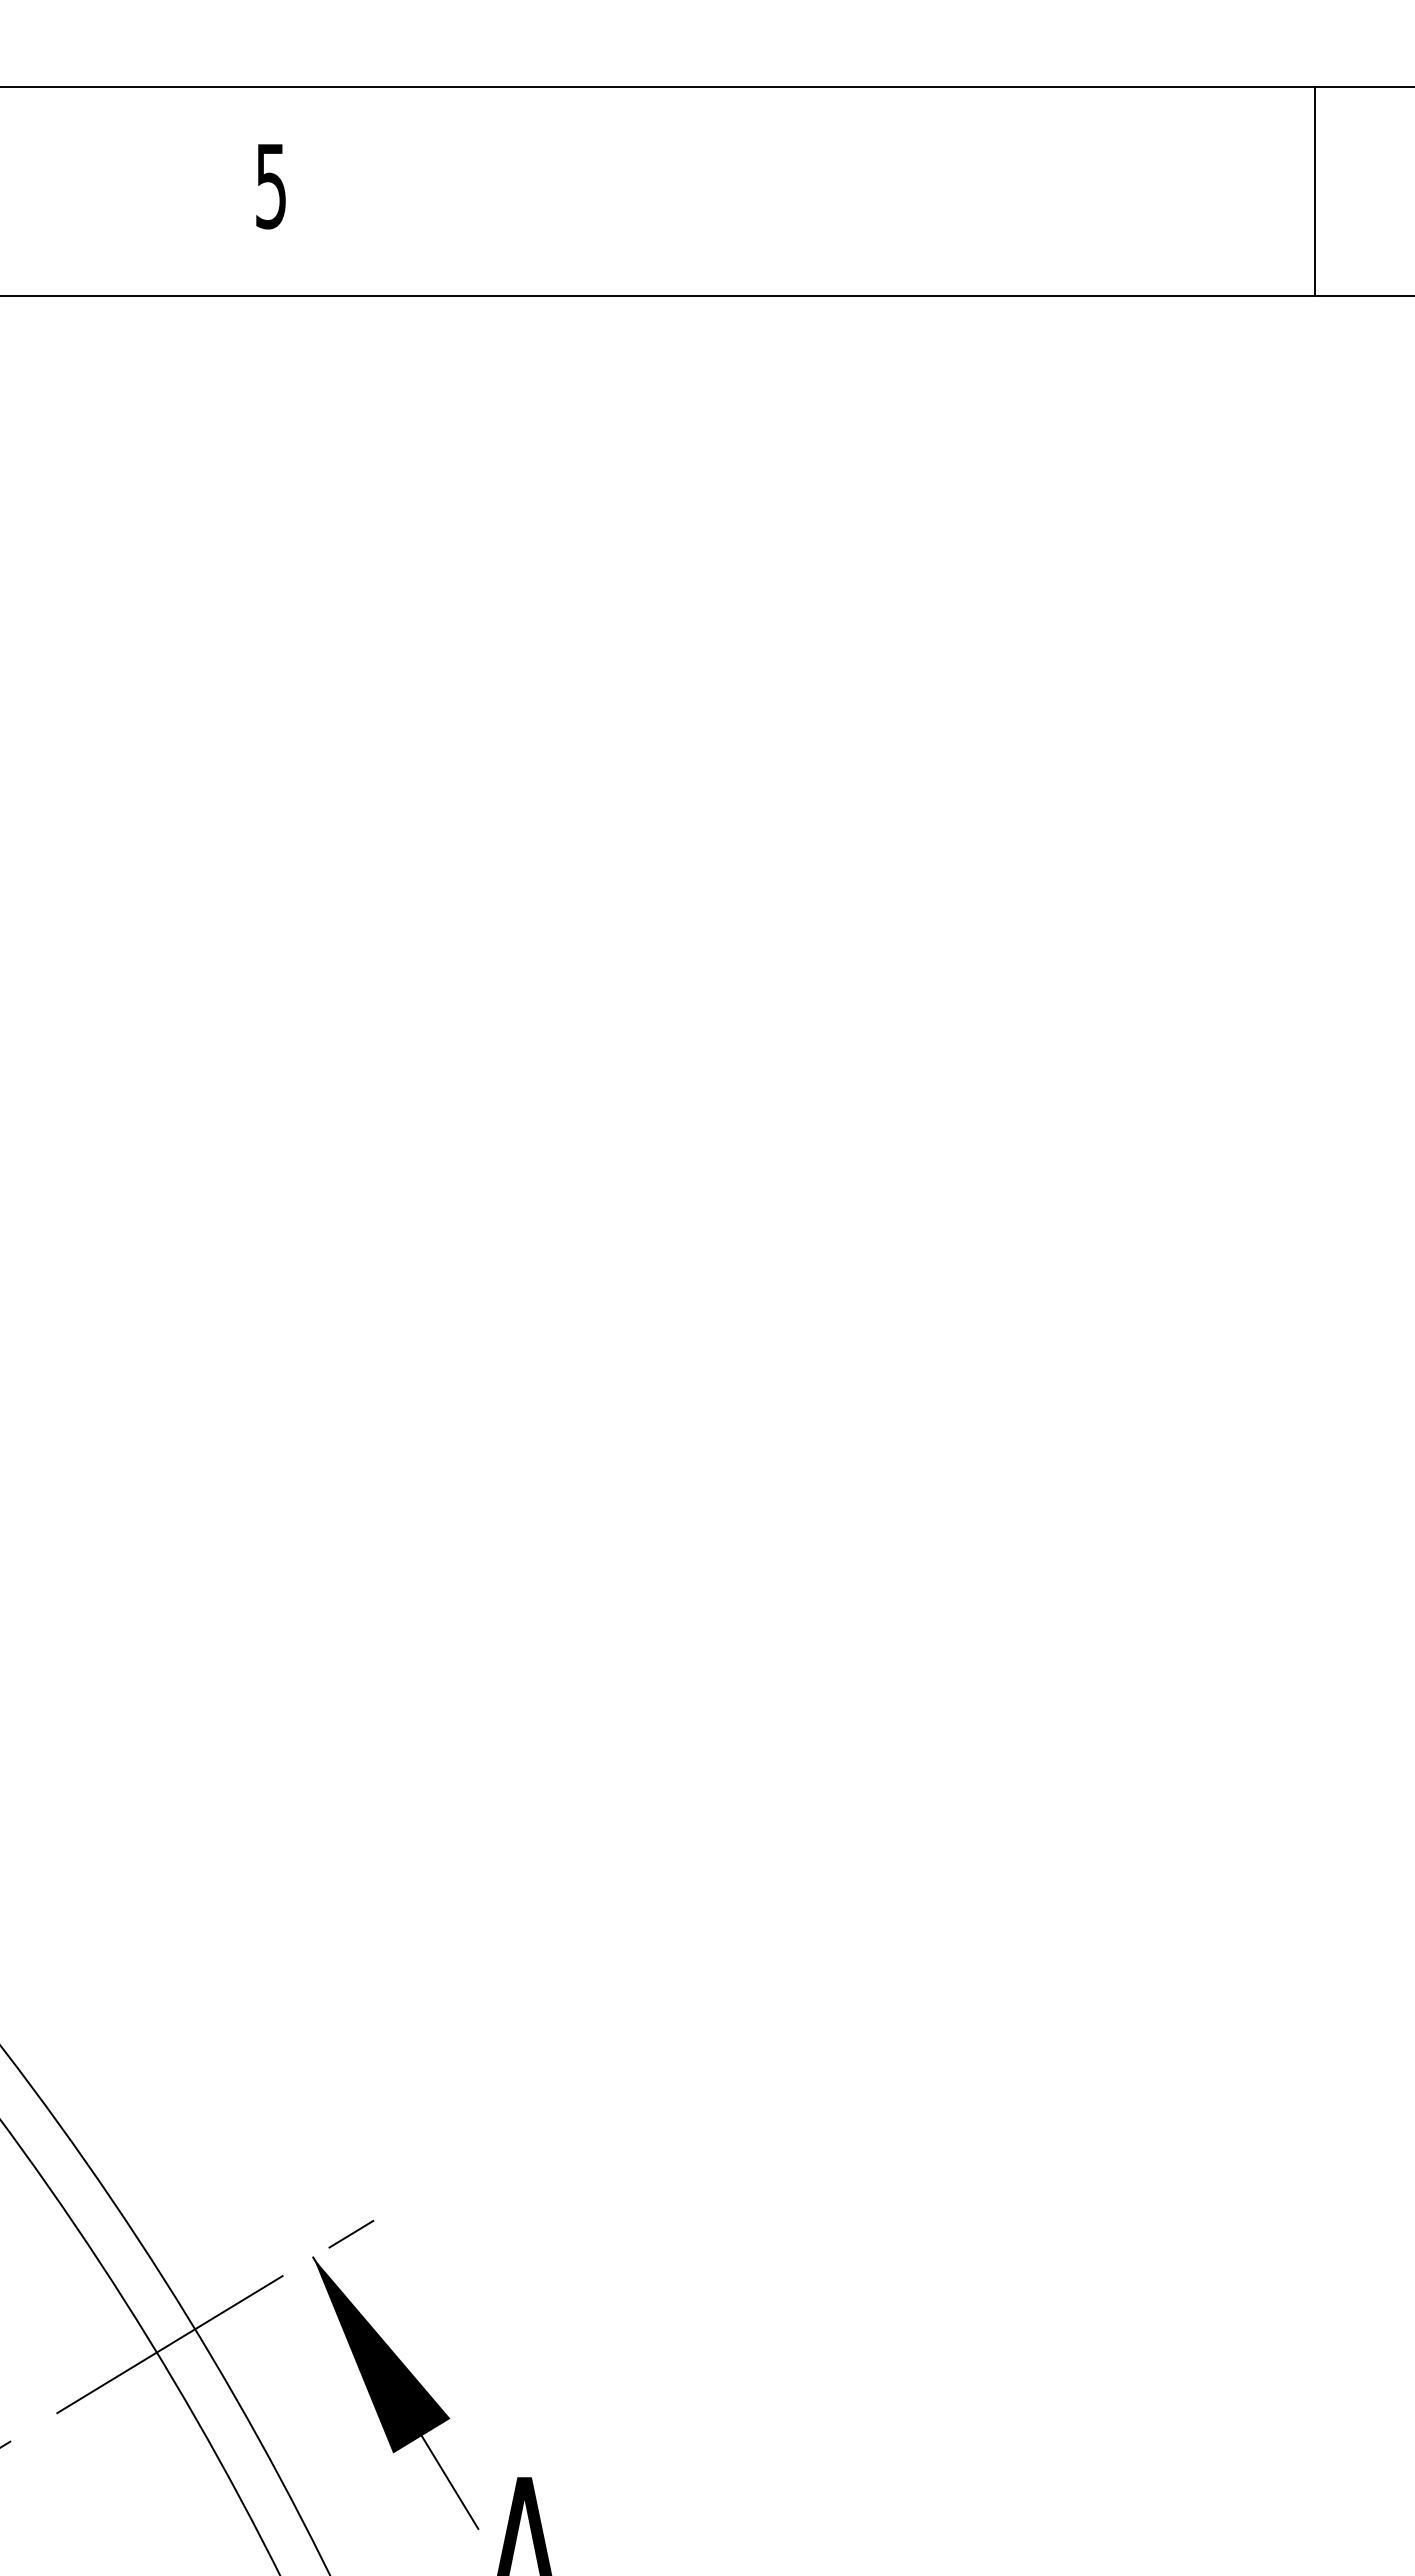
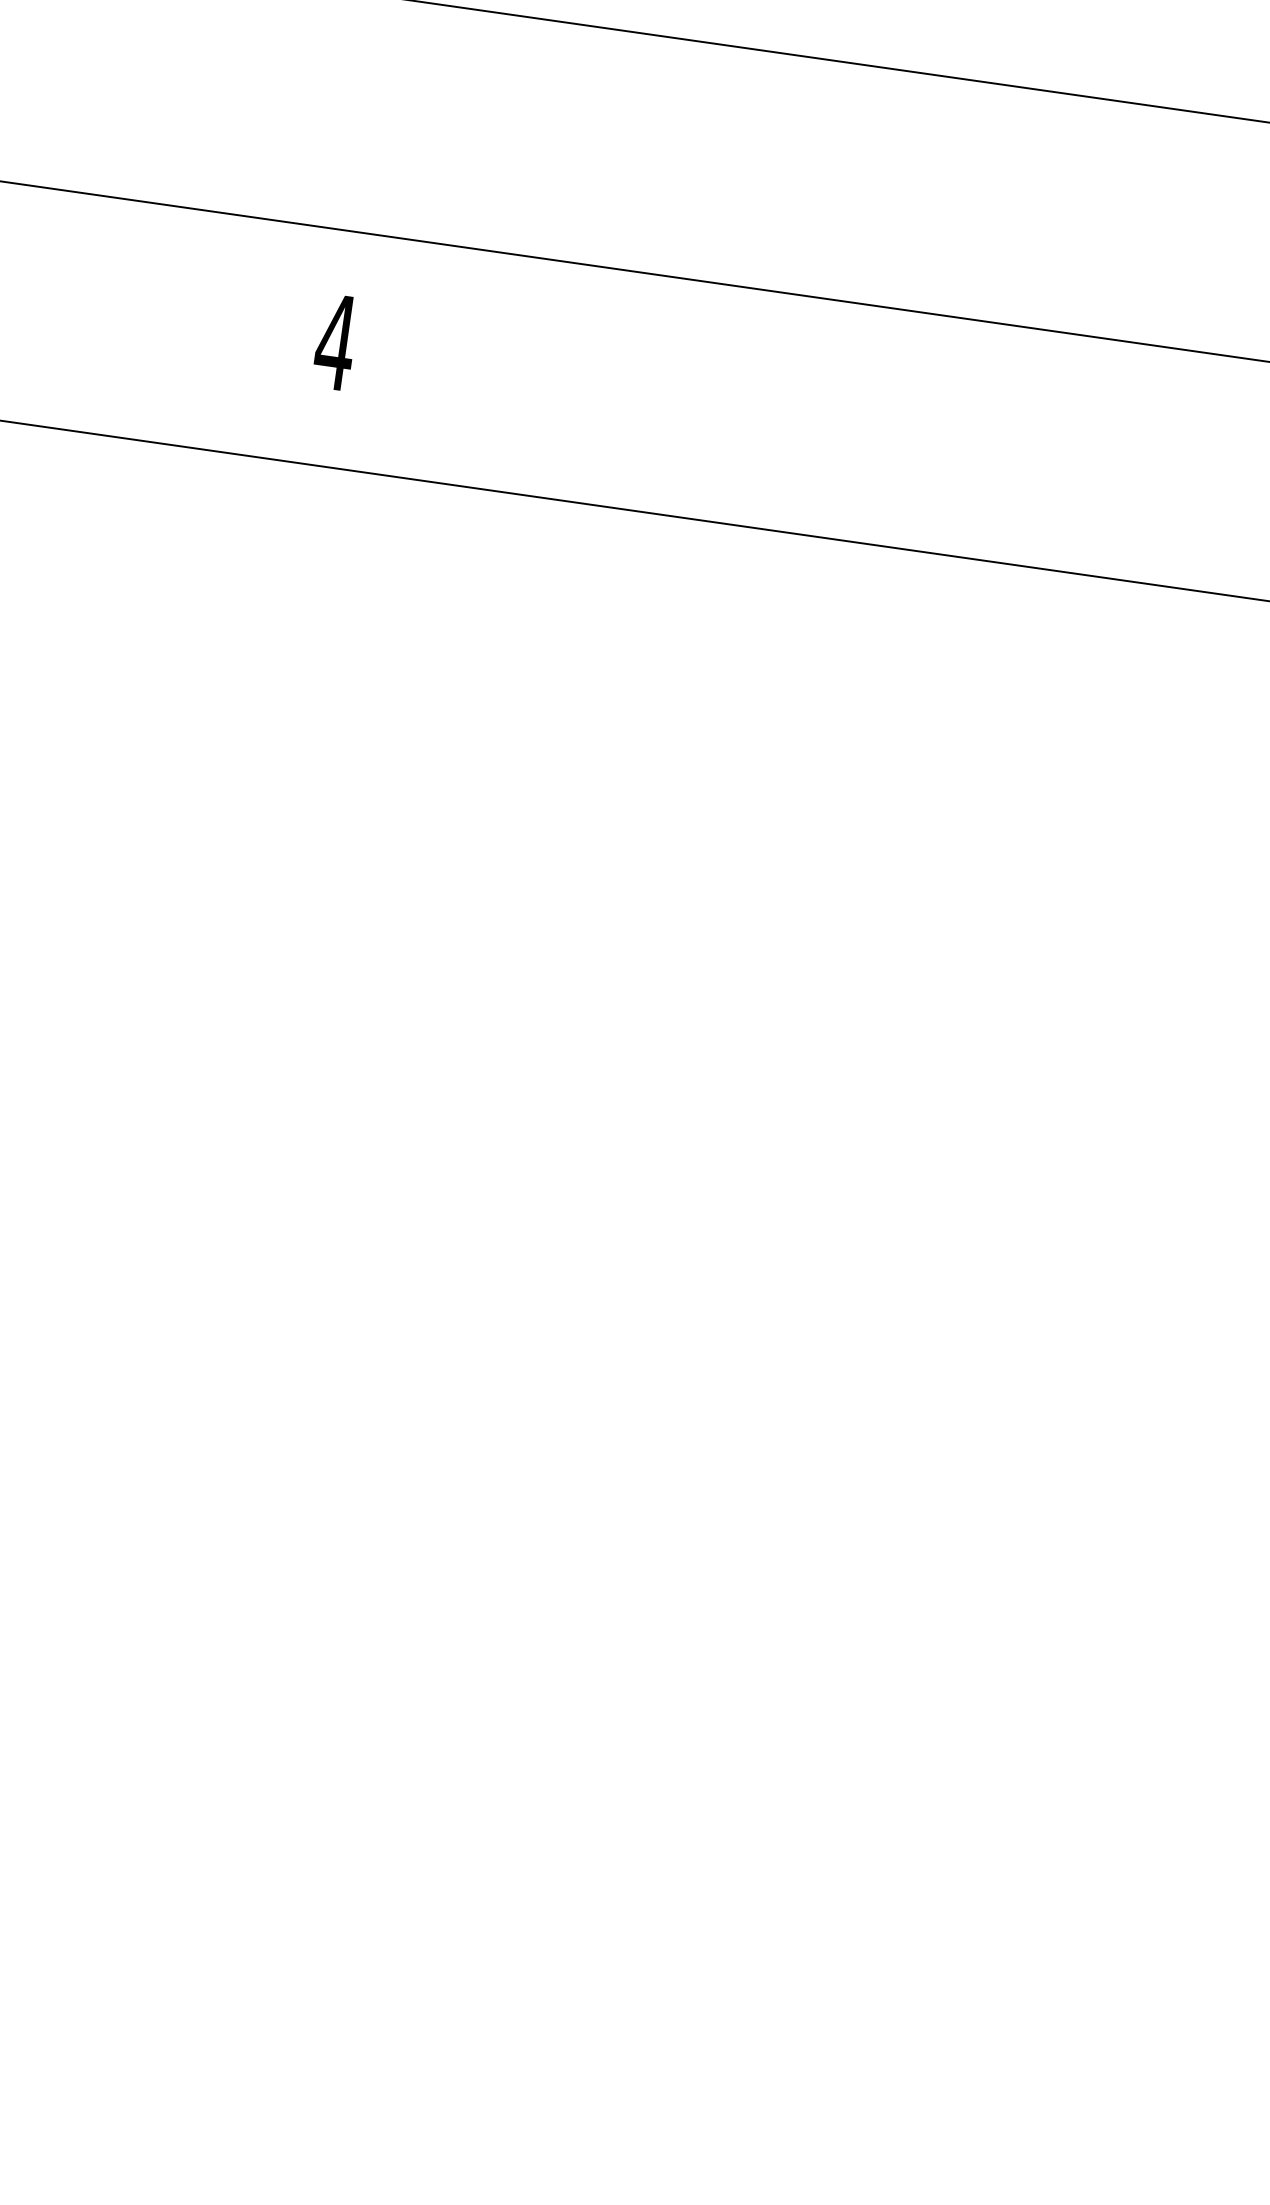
text: (270, 186) -> (334, 342), 5 -> 4

